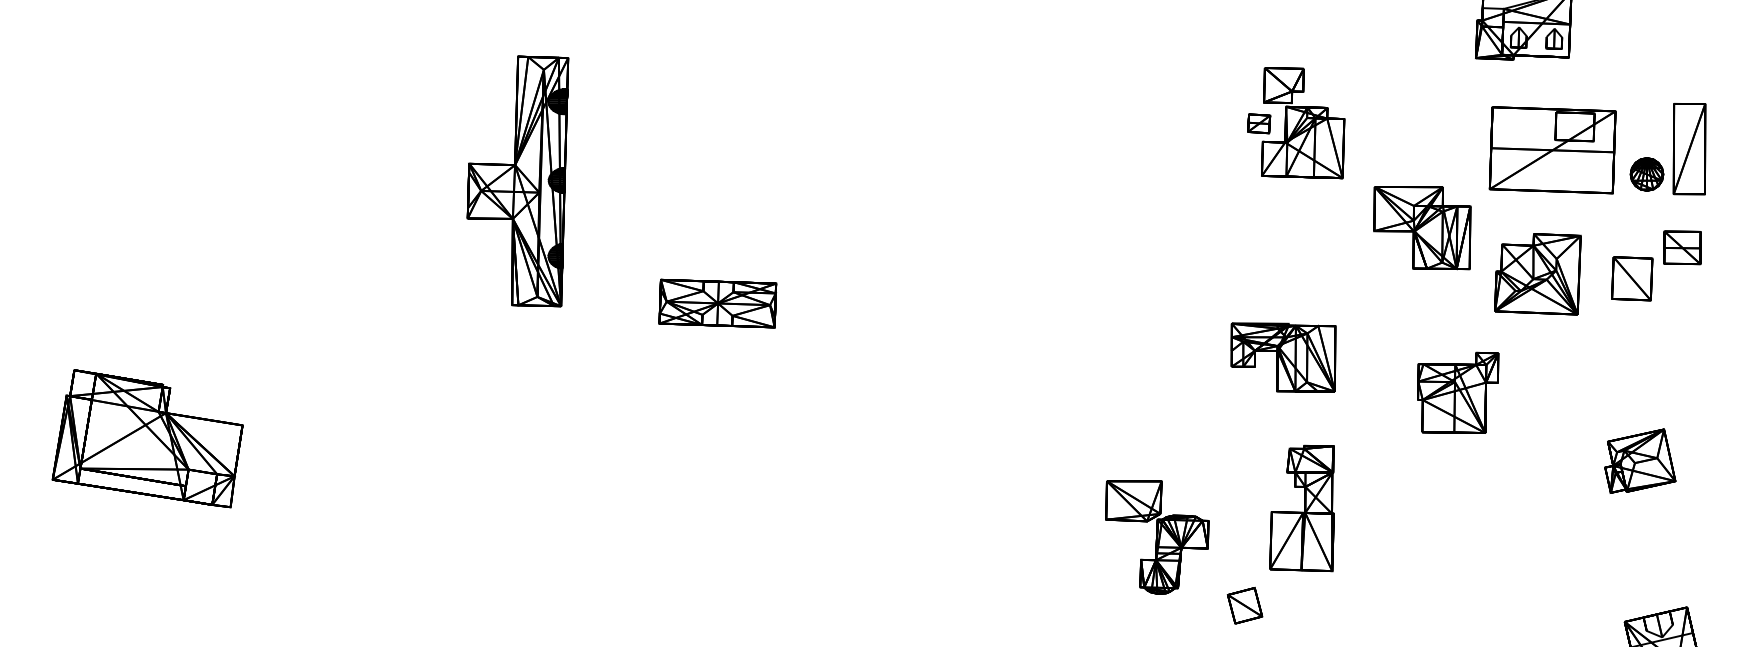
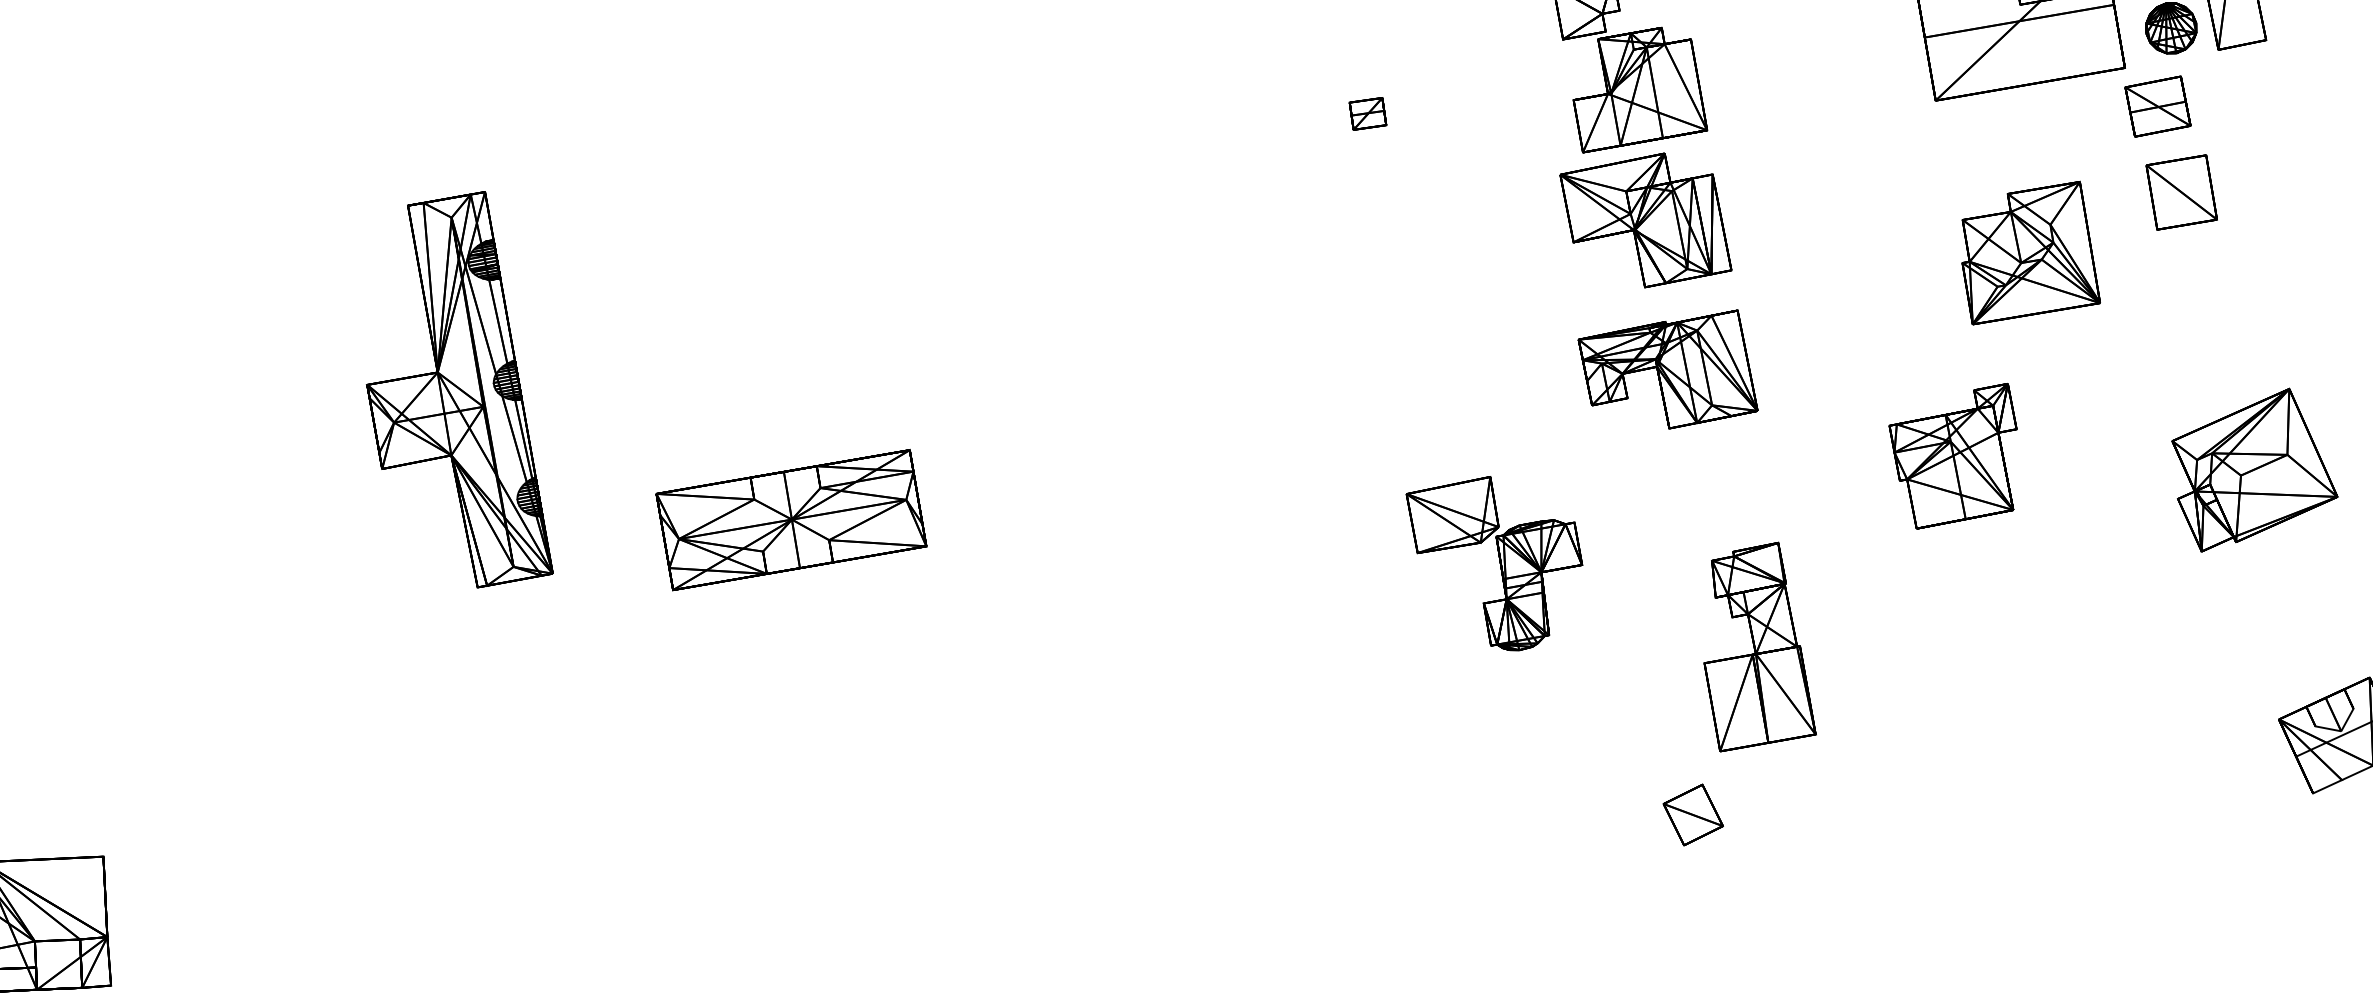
part: (1259, 123) -> (1368, 113), moved
part: (1422, 228) -> (1646, 223), moved
part: (1682, 247) -> (2157, 106), moved
part: (1537, 274) -> (2026, 254), moved
part: (717, 303) -> (790, 519), size x1.43
part: (1283, 357) -> (1668, 374), moved
part: (1458, 392) -> (1959, 456), moved
part: (1640, 460) -> (2251, 467), size x1.43
part: (1157, 537) -> (1501, 564), moved

